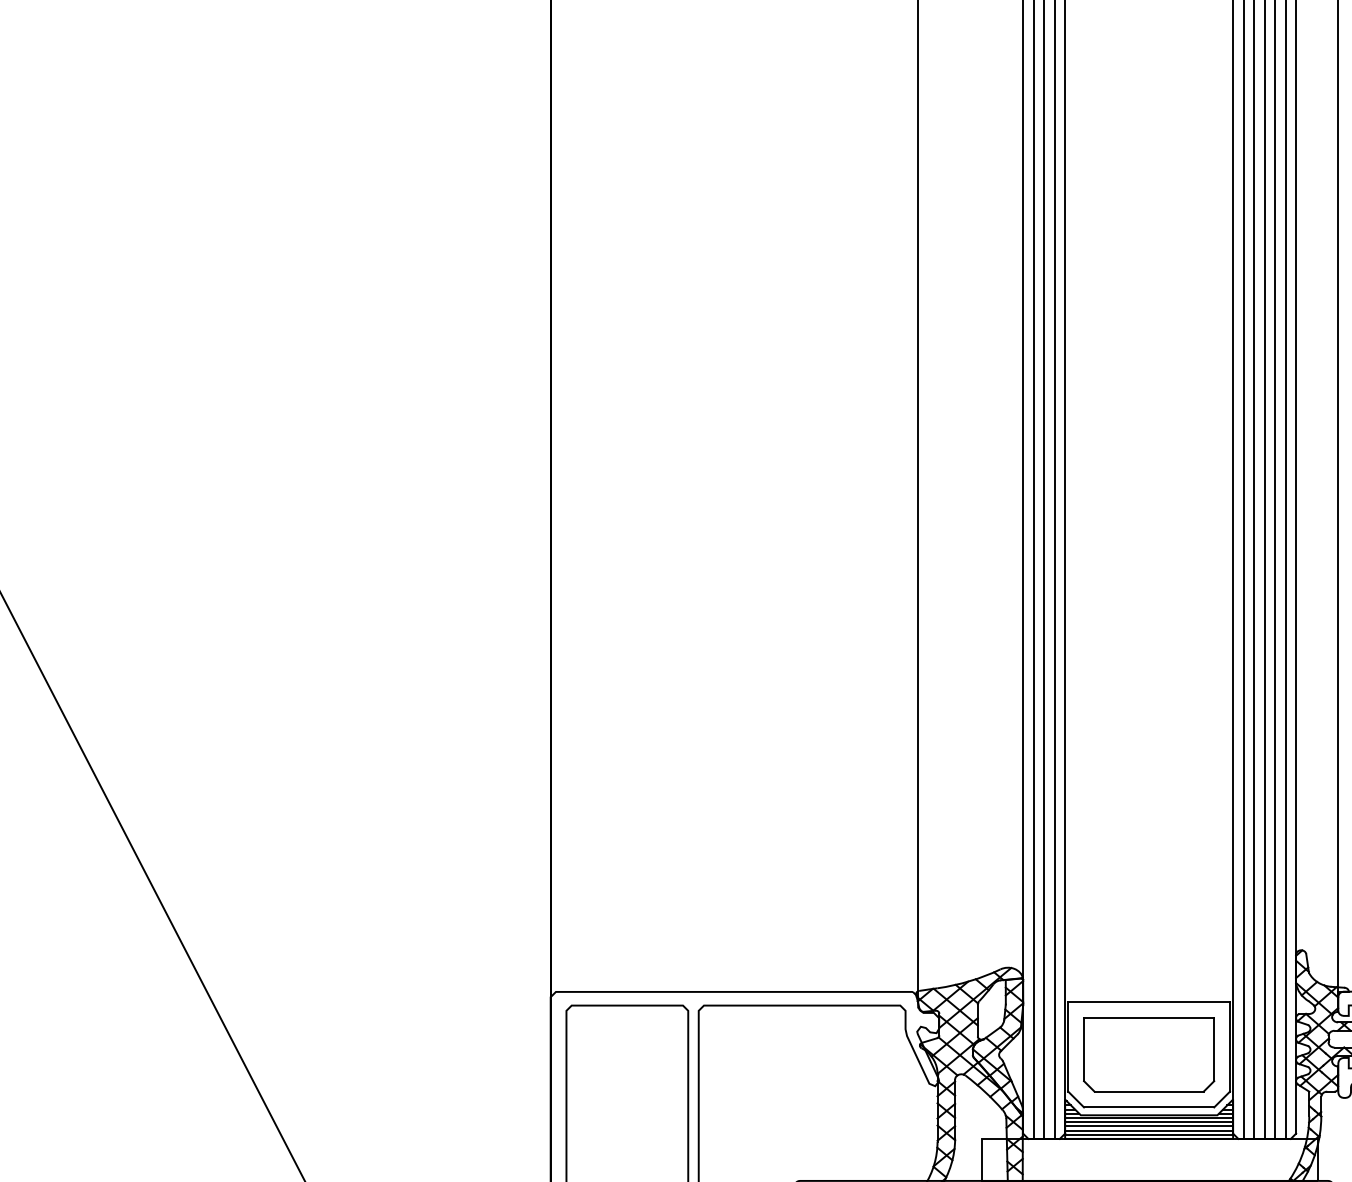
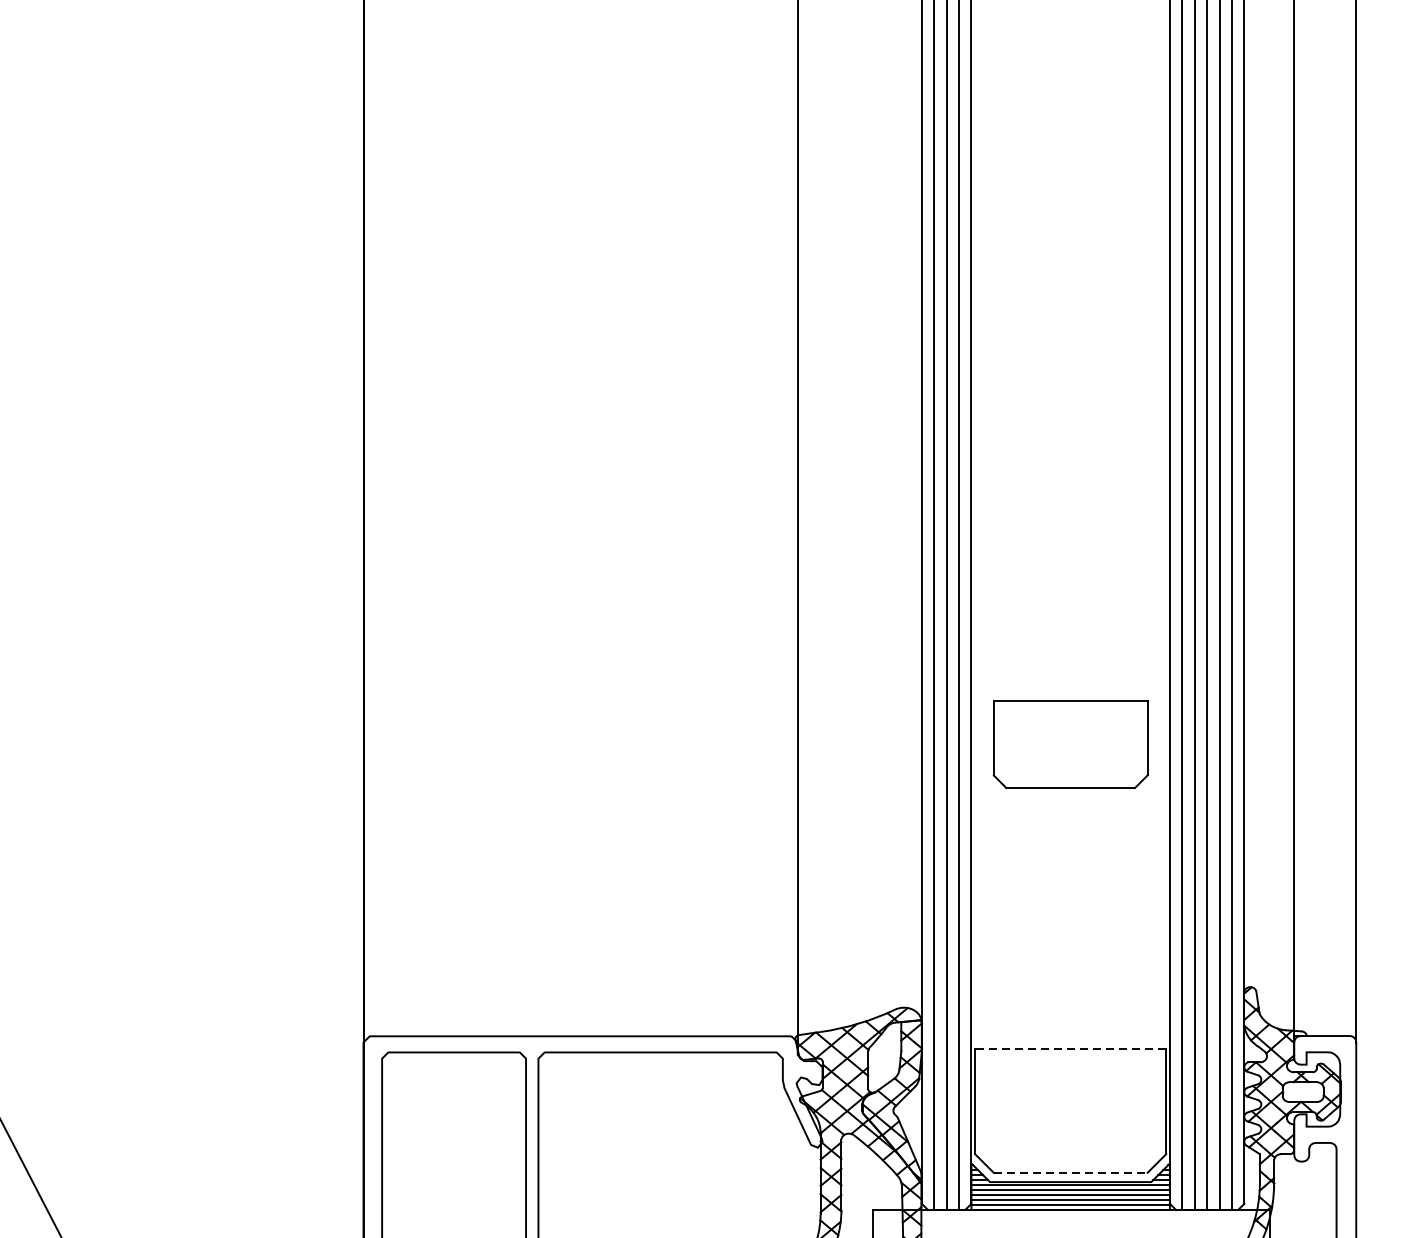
line: (1149, 1002) -> (1071, 1048), solid -> dashed
part: (1149, 1054) -> (1071, 743), moved
line: (1149, 1107) -> (1071, 1172), solid -> dashed

